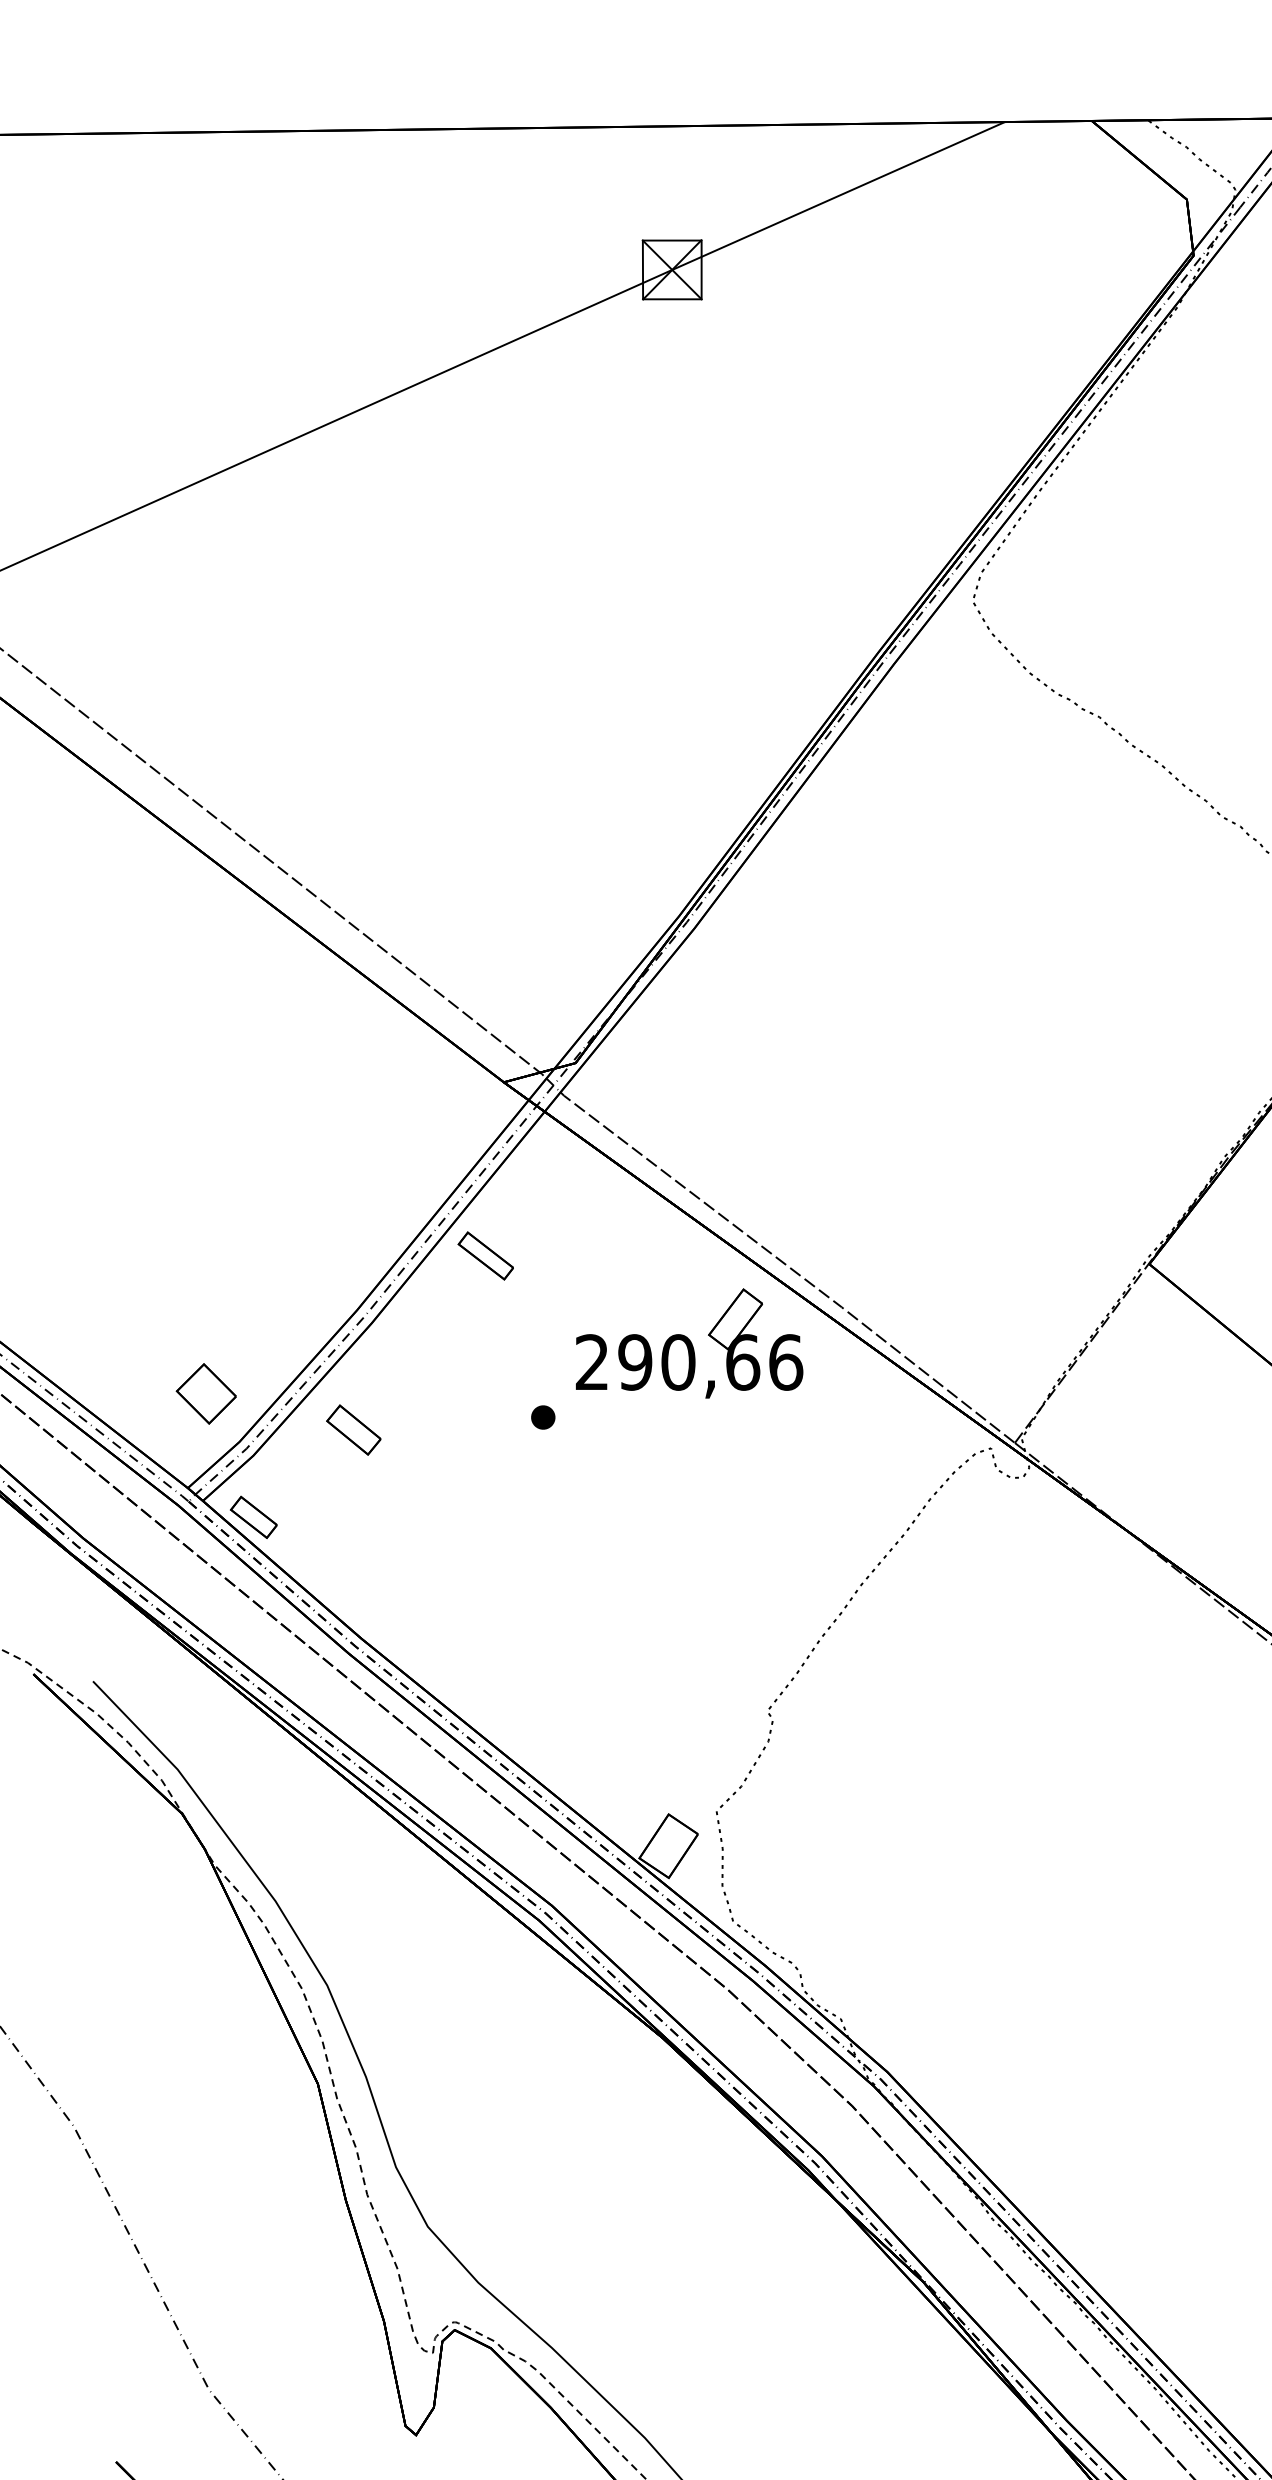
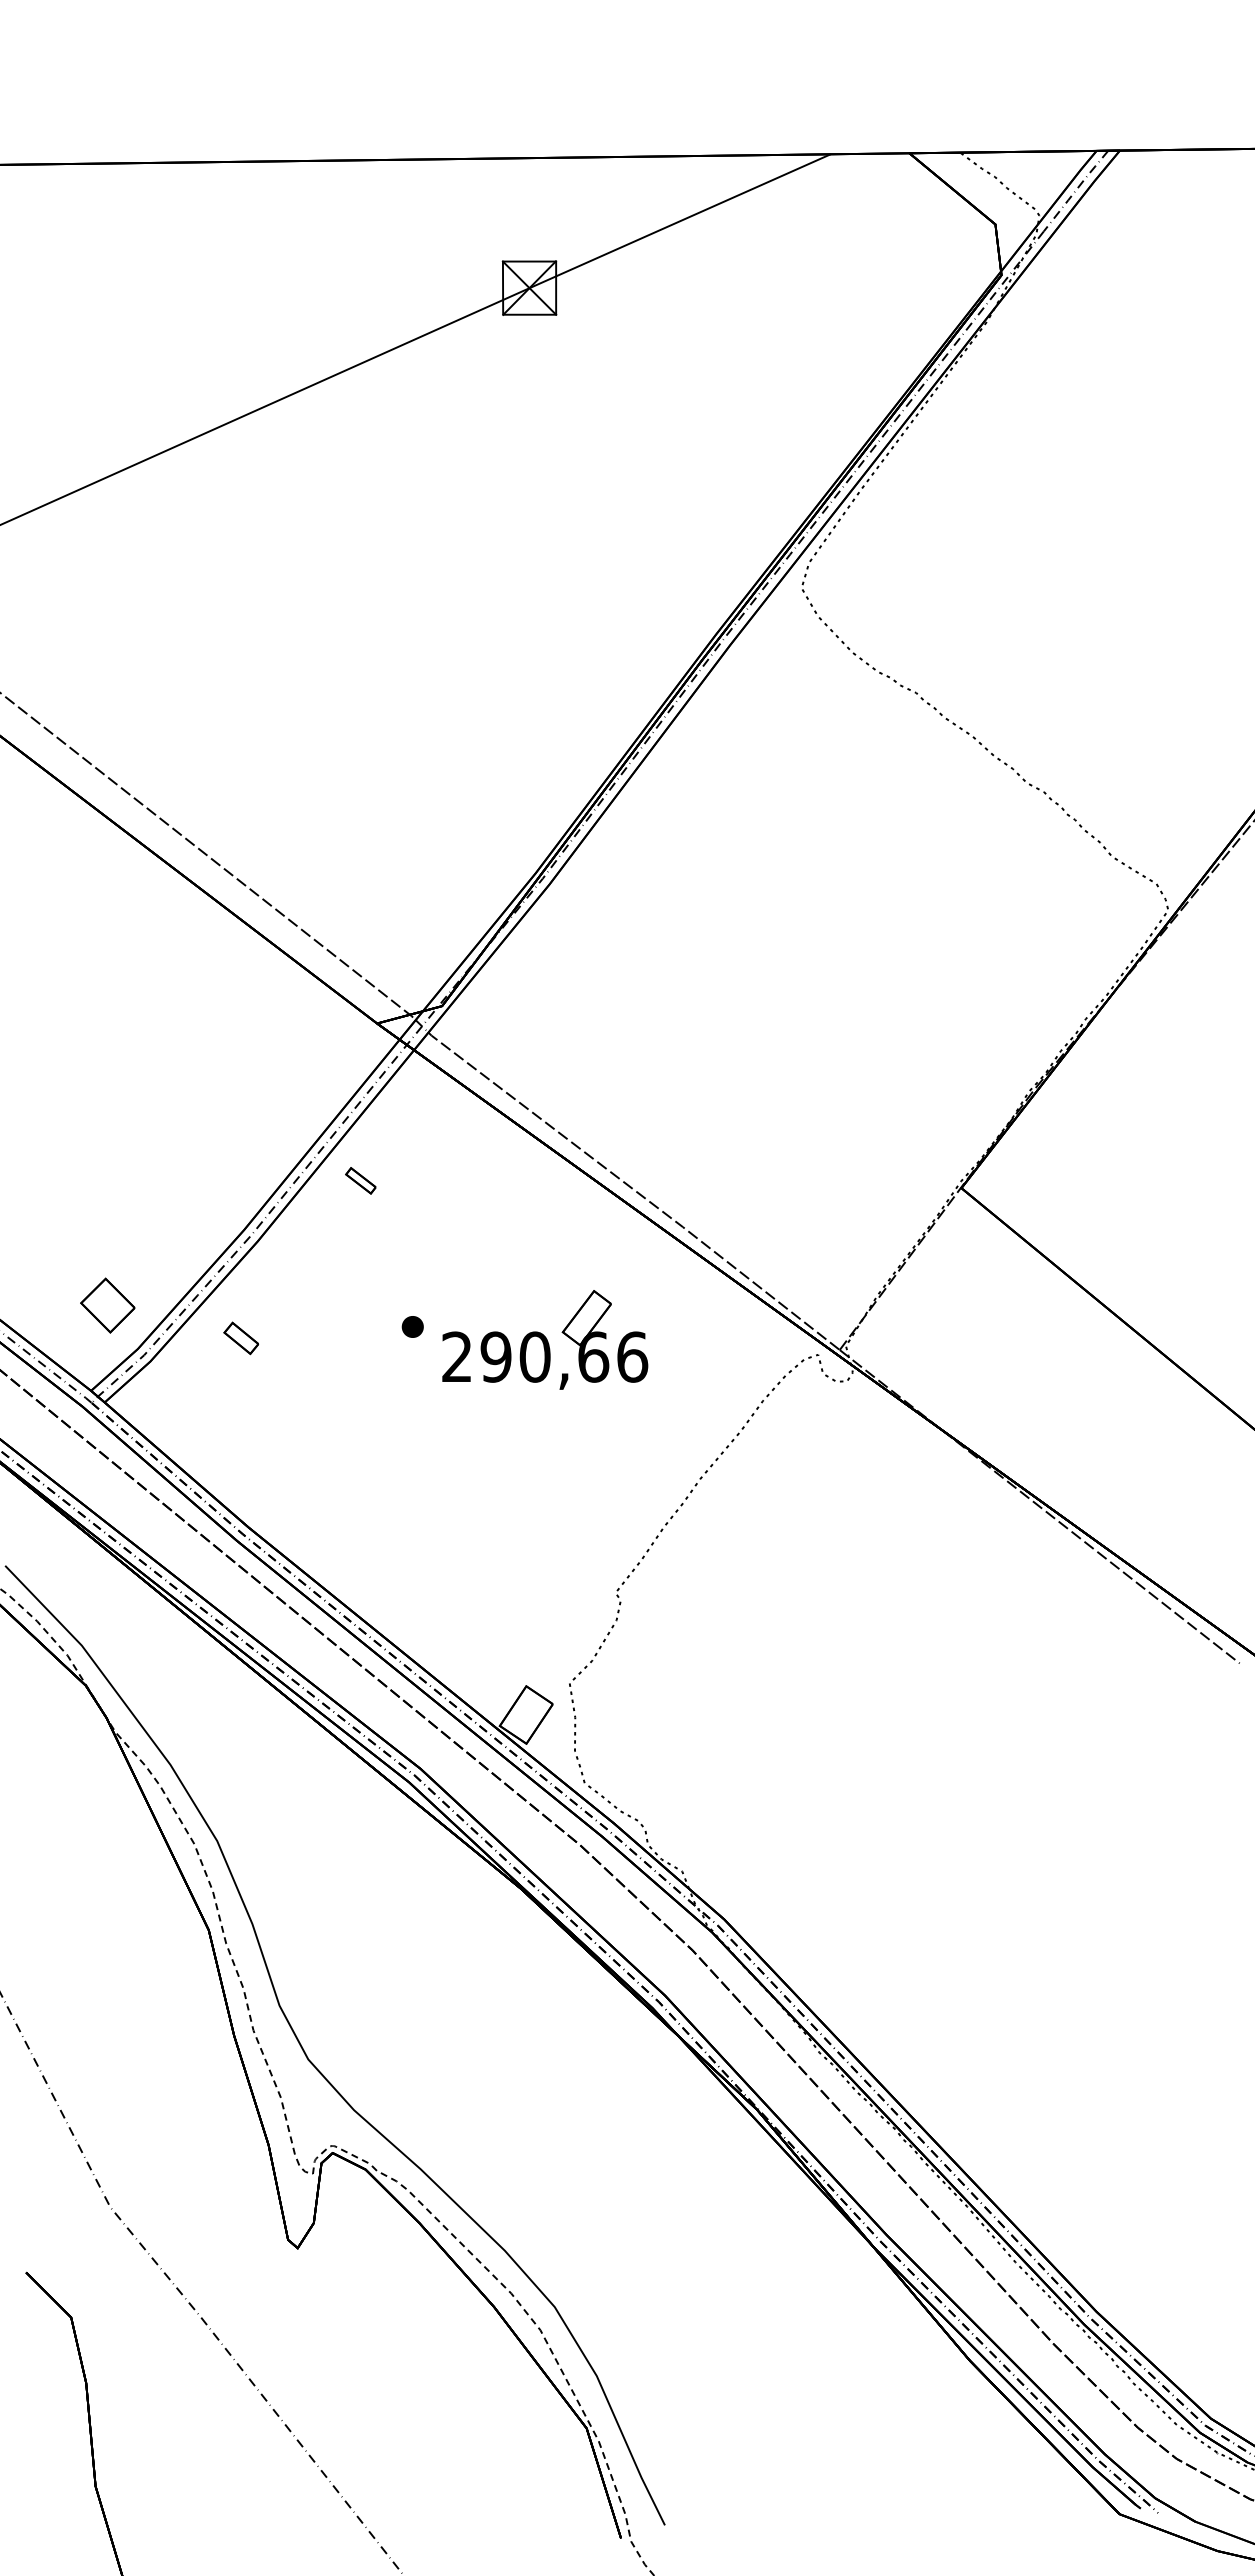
part: (485, 1255) -> (360, 1180), size x0.6
part: (689, 1342) -> (545, 1339), moved
part: (354, 1430) -> (241, 1338), size x0.7
part: (253, 1517) -> (150, 1417), removed

